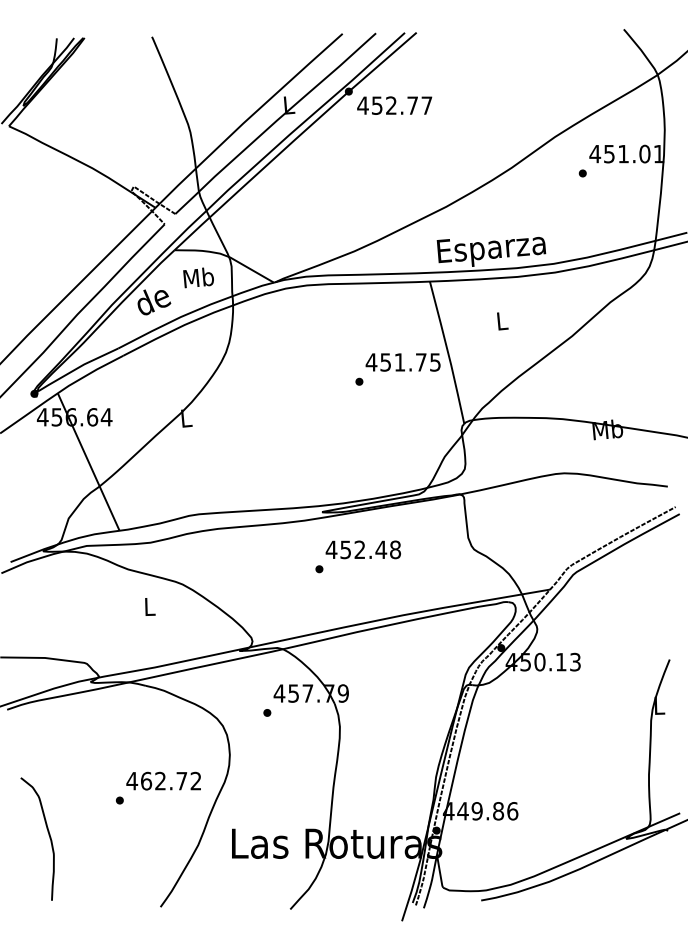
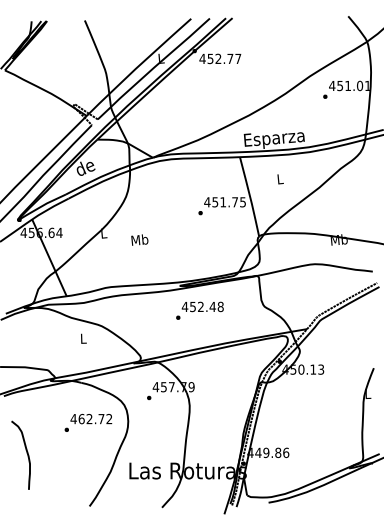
text: (198, 276) -> (139, 239), moved
text: (158, 787) -> (88, 422), moved
curve: (47, 835) -> (26, 453), moved

